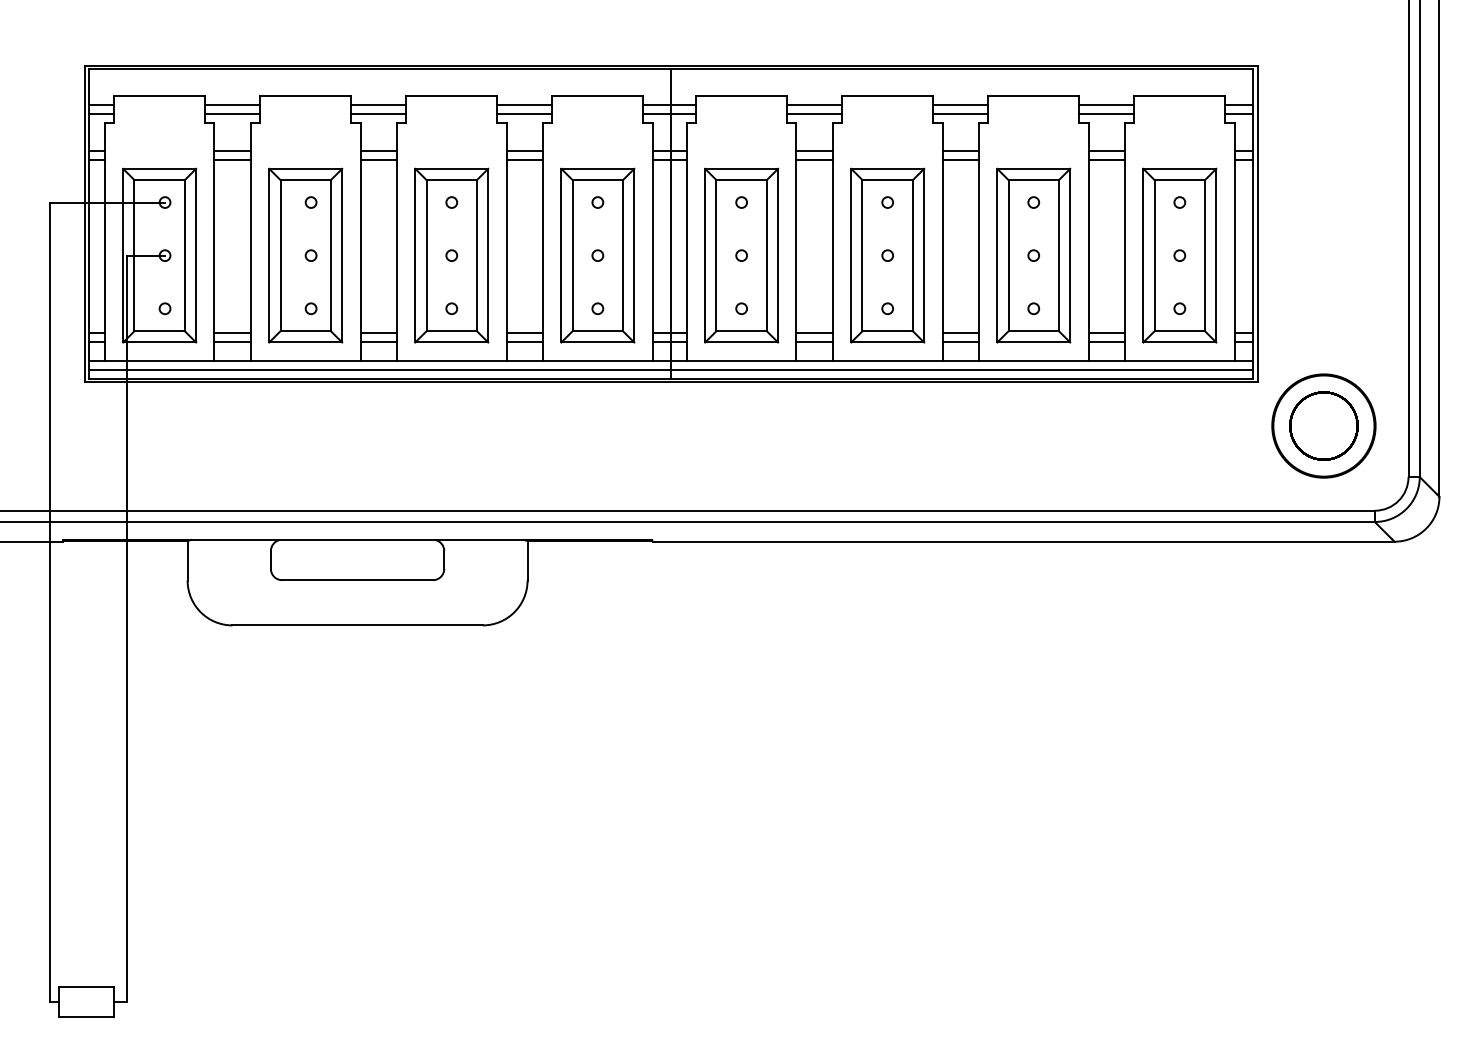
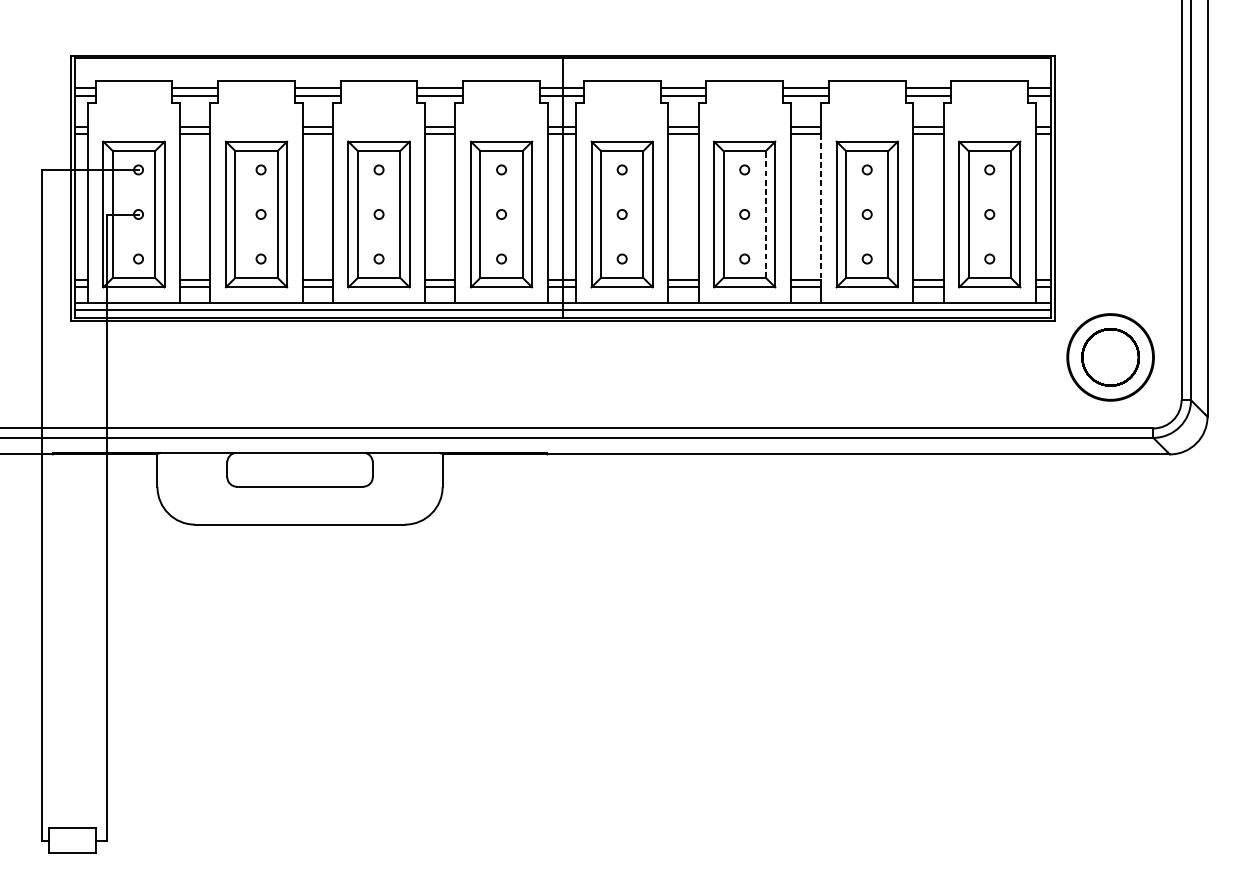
line: (978, 246) -> (820, 206), solid -> dashed
line: (912, 255) -> (765, 214), solid -> dashed

